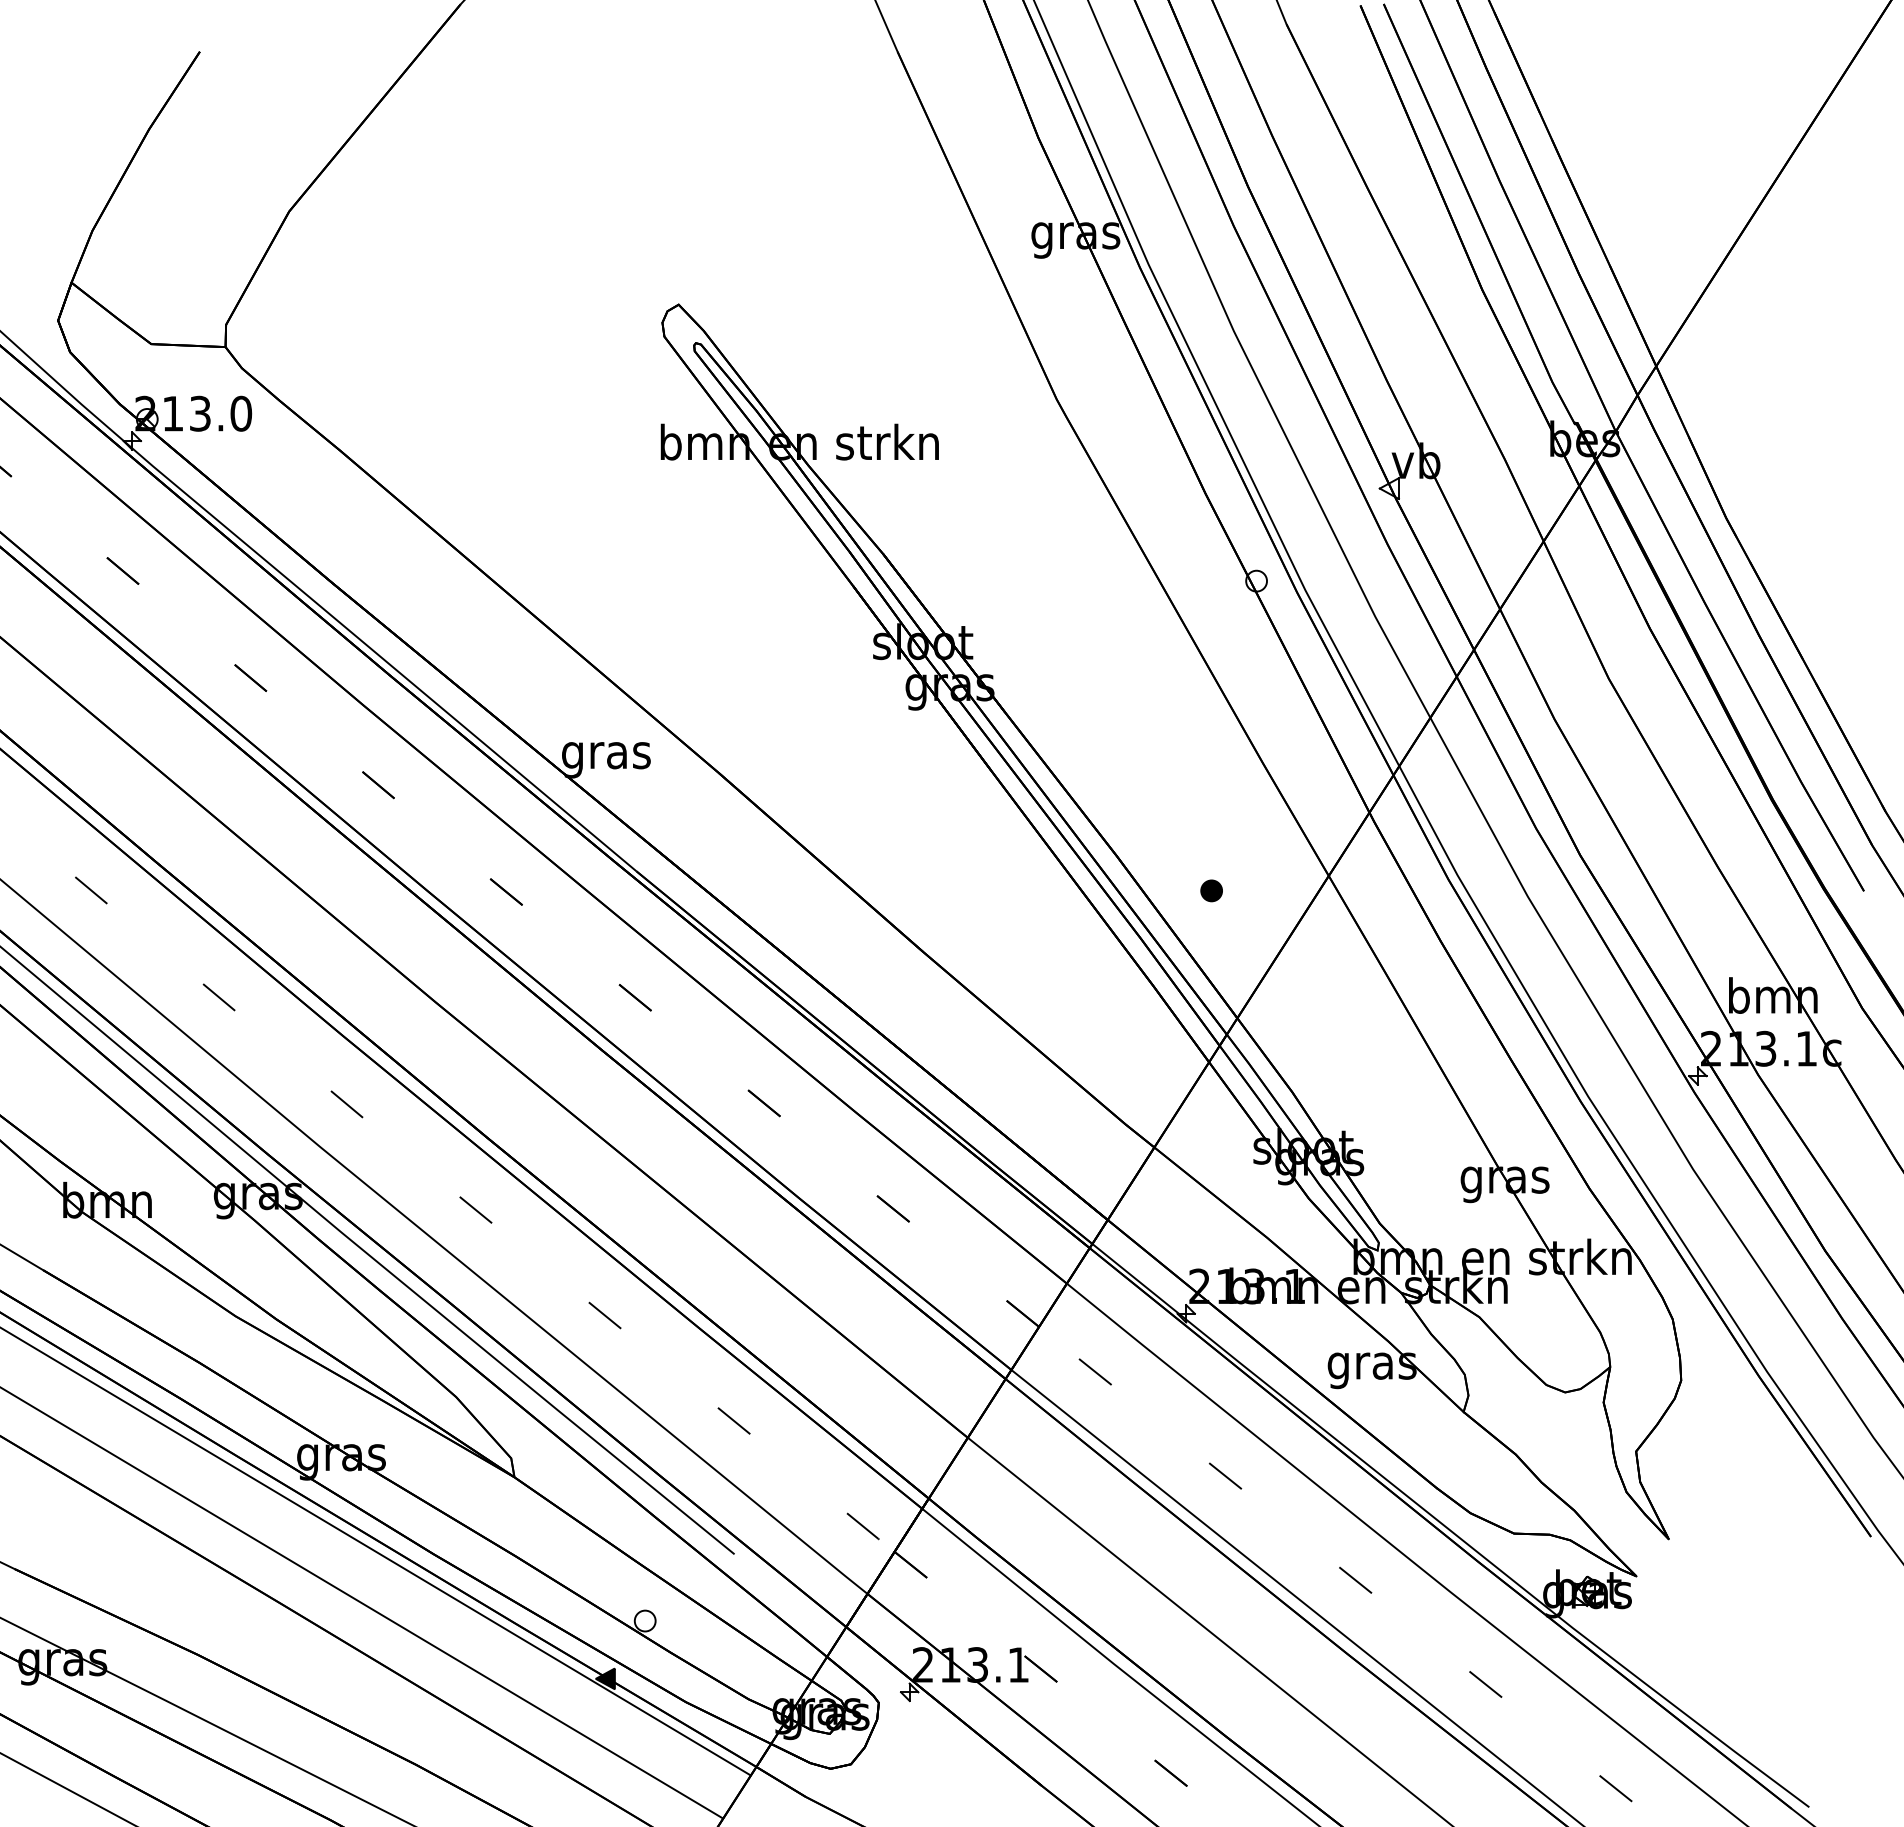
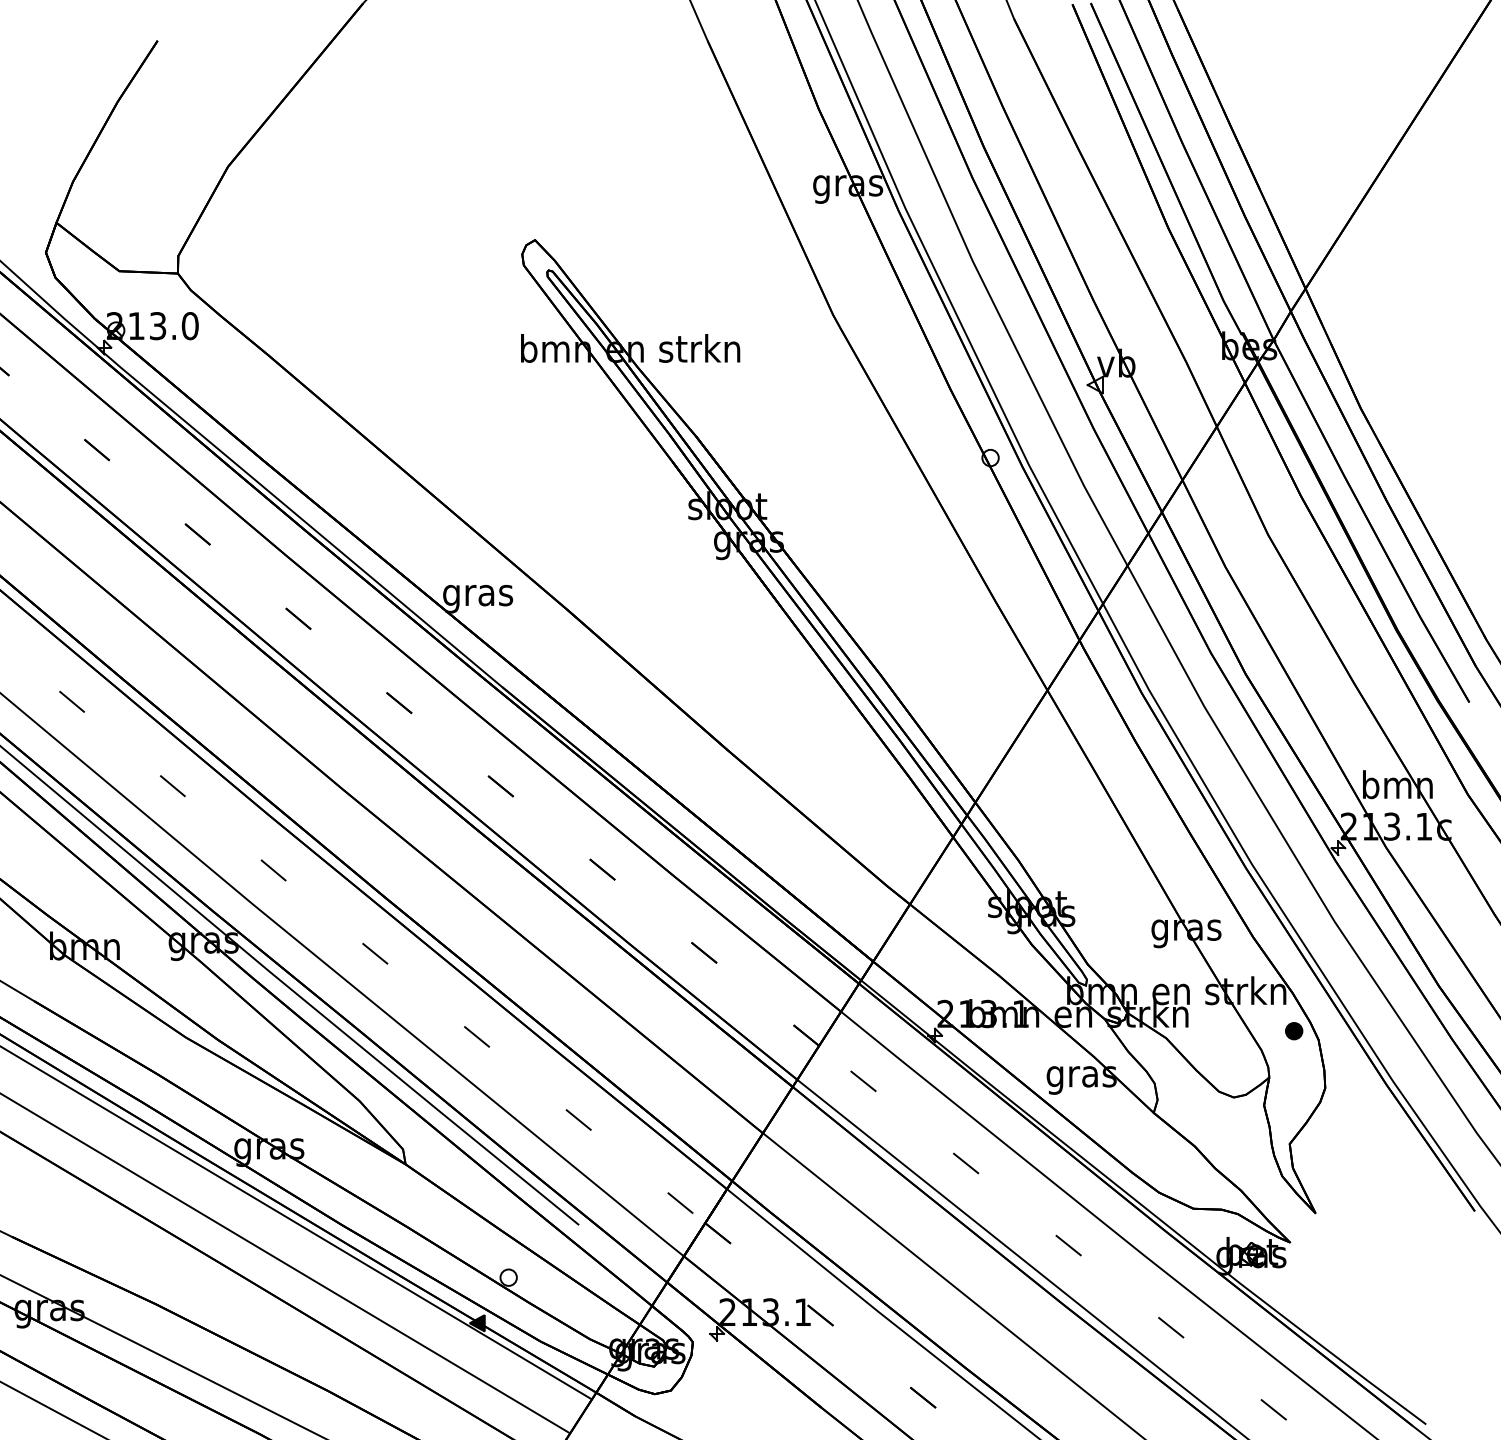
part: (1212, 891) -> (1294, 1031), moved

